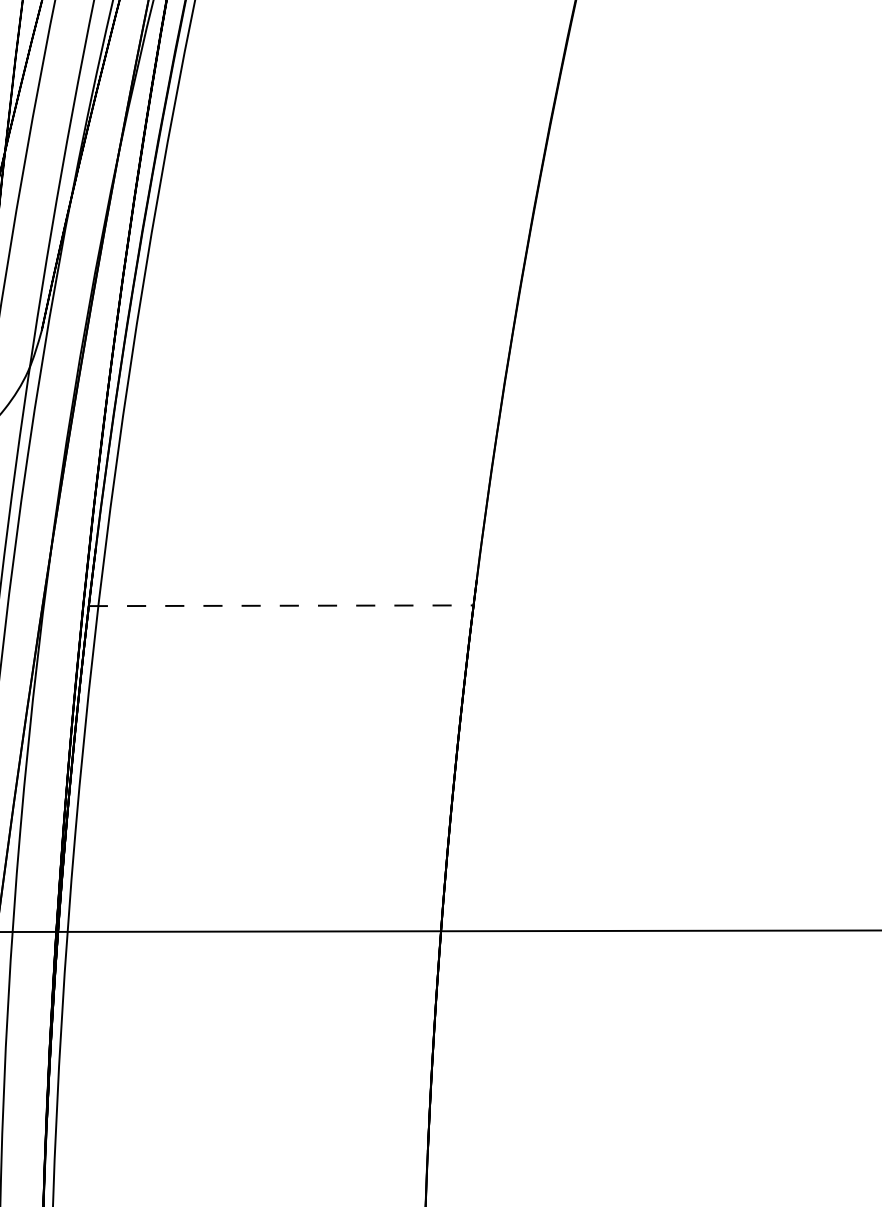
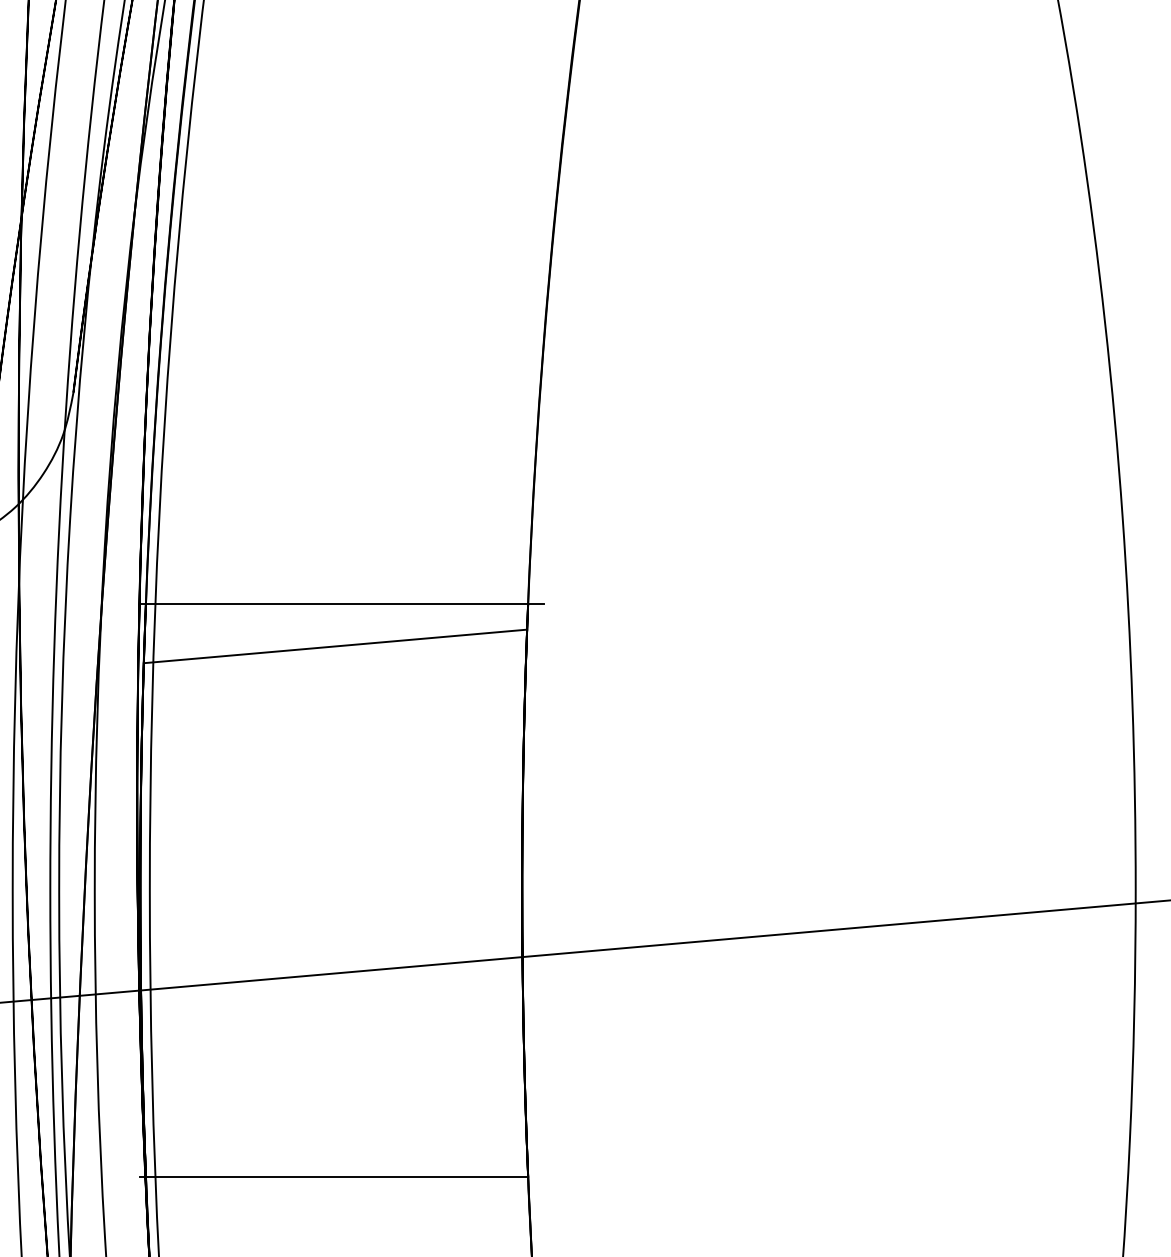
line: (291, 563) -> (342, 603), added
line: (281, 605) -> (335, 646), dashed -> solid
line: (234, 1133) -> (334, 1176), added

